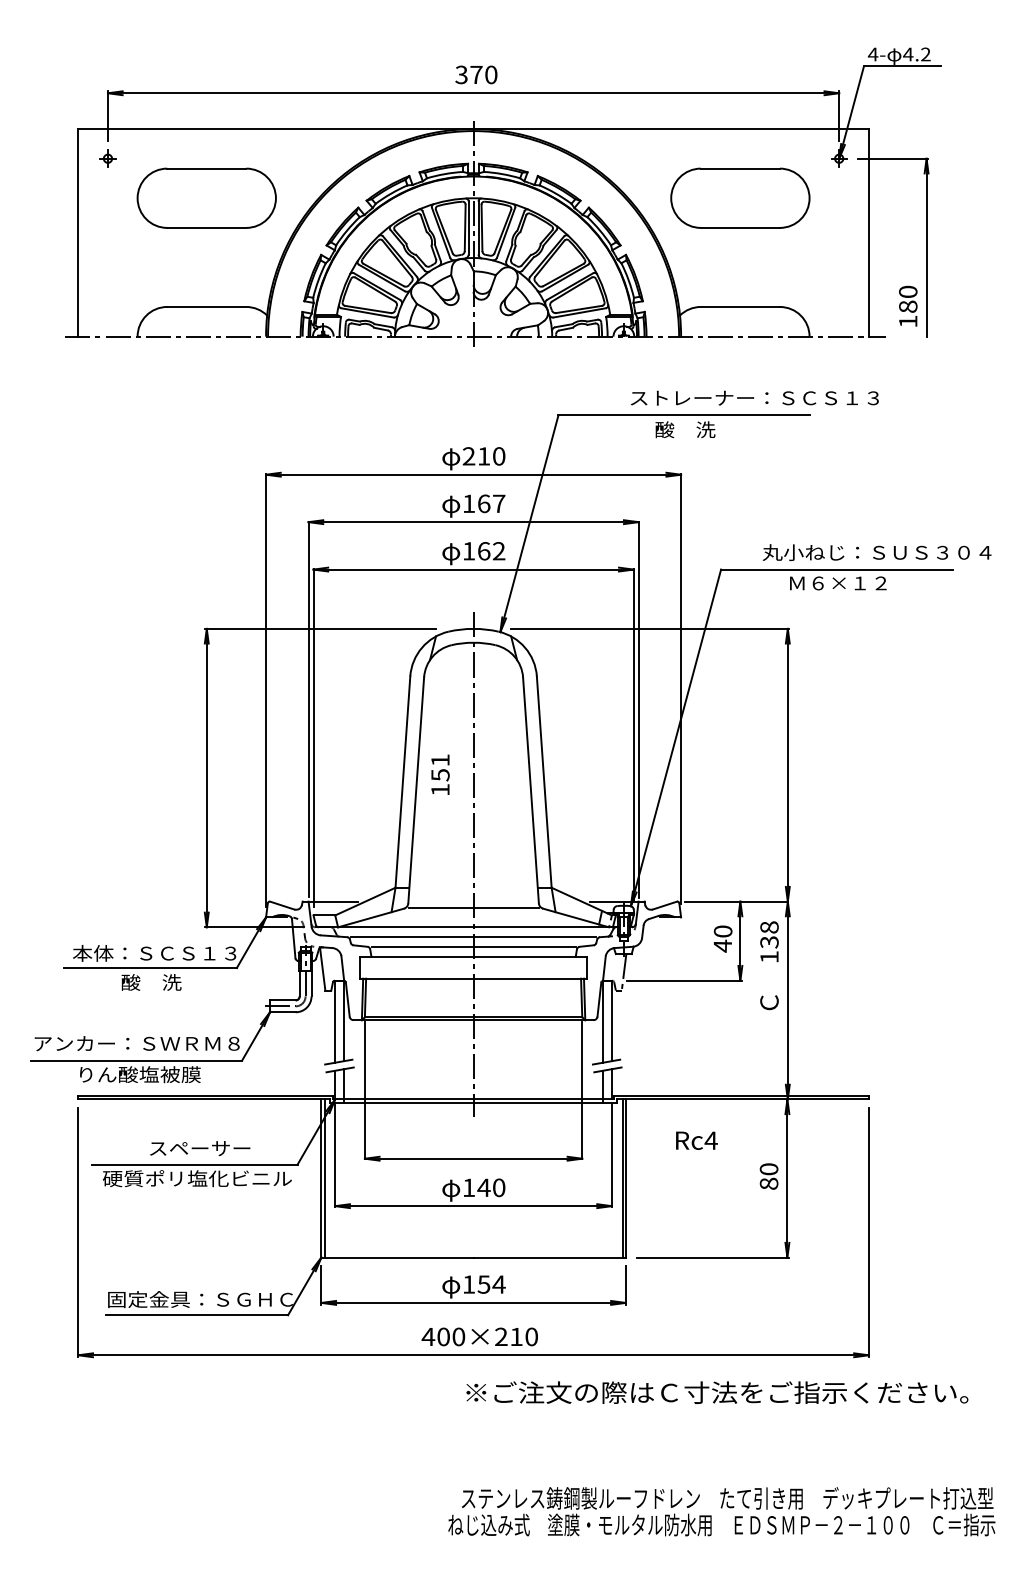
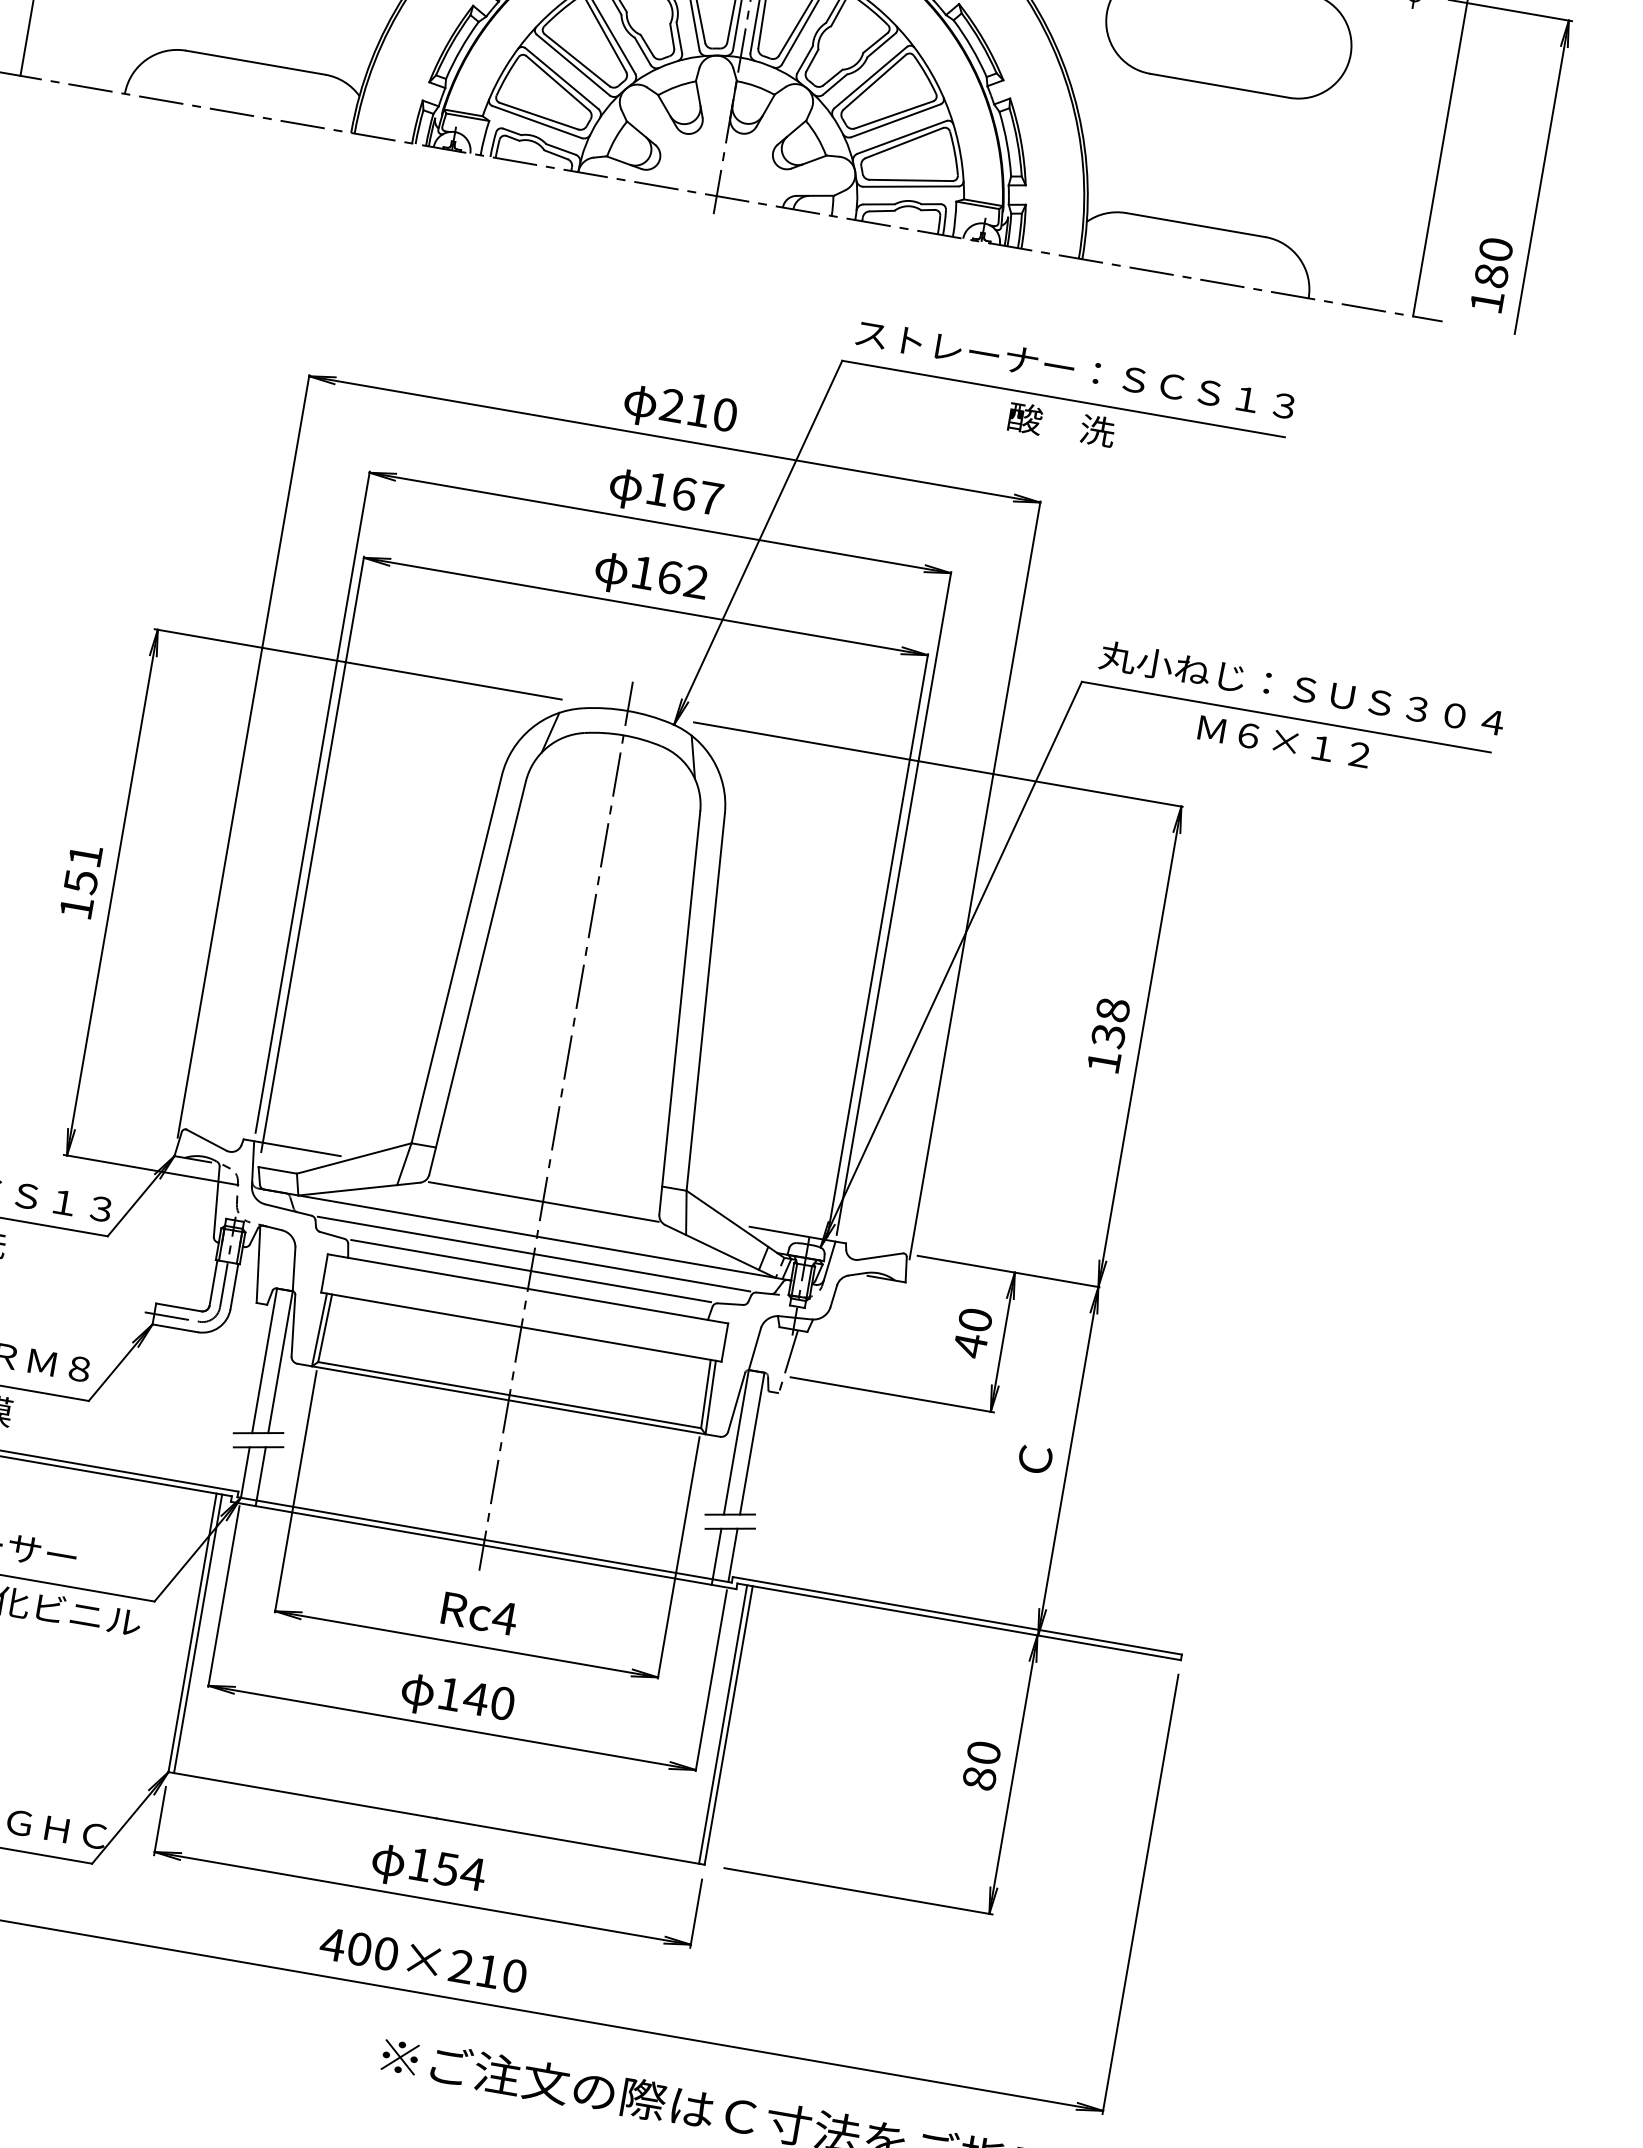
text: (754, 397) -> (1075, 368), moved
text: (876, 552) -> (1300, 688), moved
text: (440, 774) -> (81, 880), moved
text: (769, 941) -> (1108, 1034), moved
text: (696, 1140) -> (479, 1613), moved

